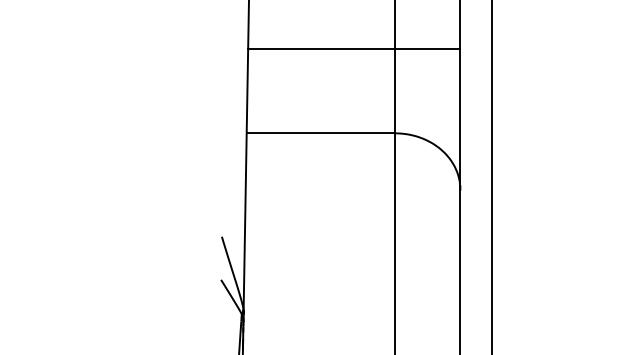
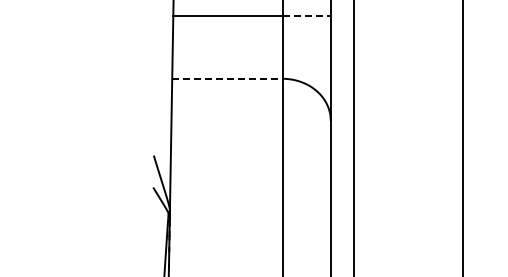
line: (428, 49) -> (307, 16), solid -> dashed
line: (321, 132) -> (227, 78), solid -> dashed

